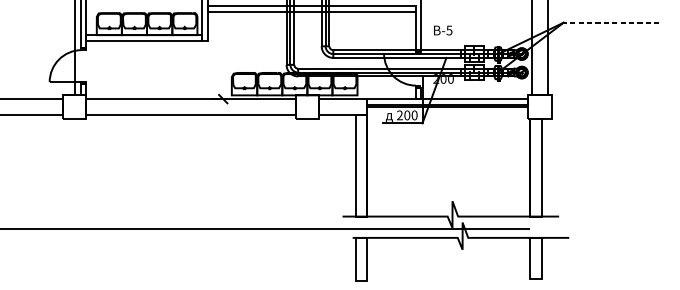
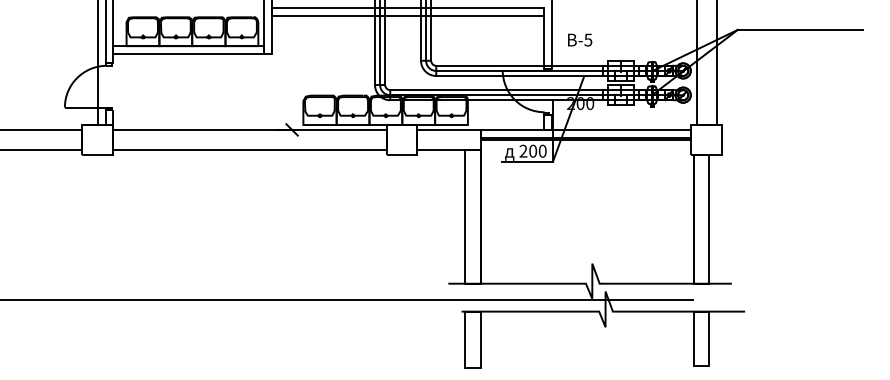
line: (611, 22) -> (800, 29), dashed -> solid

